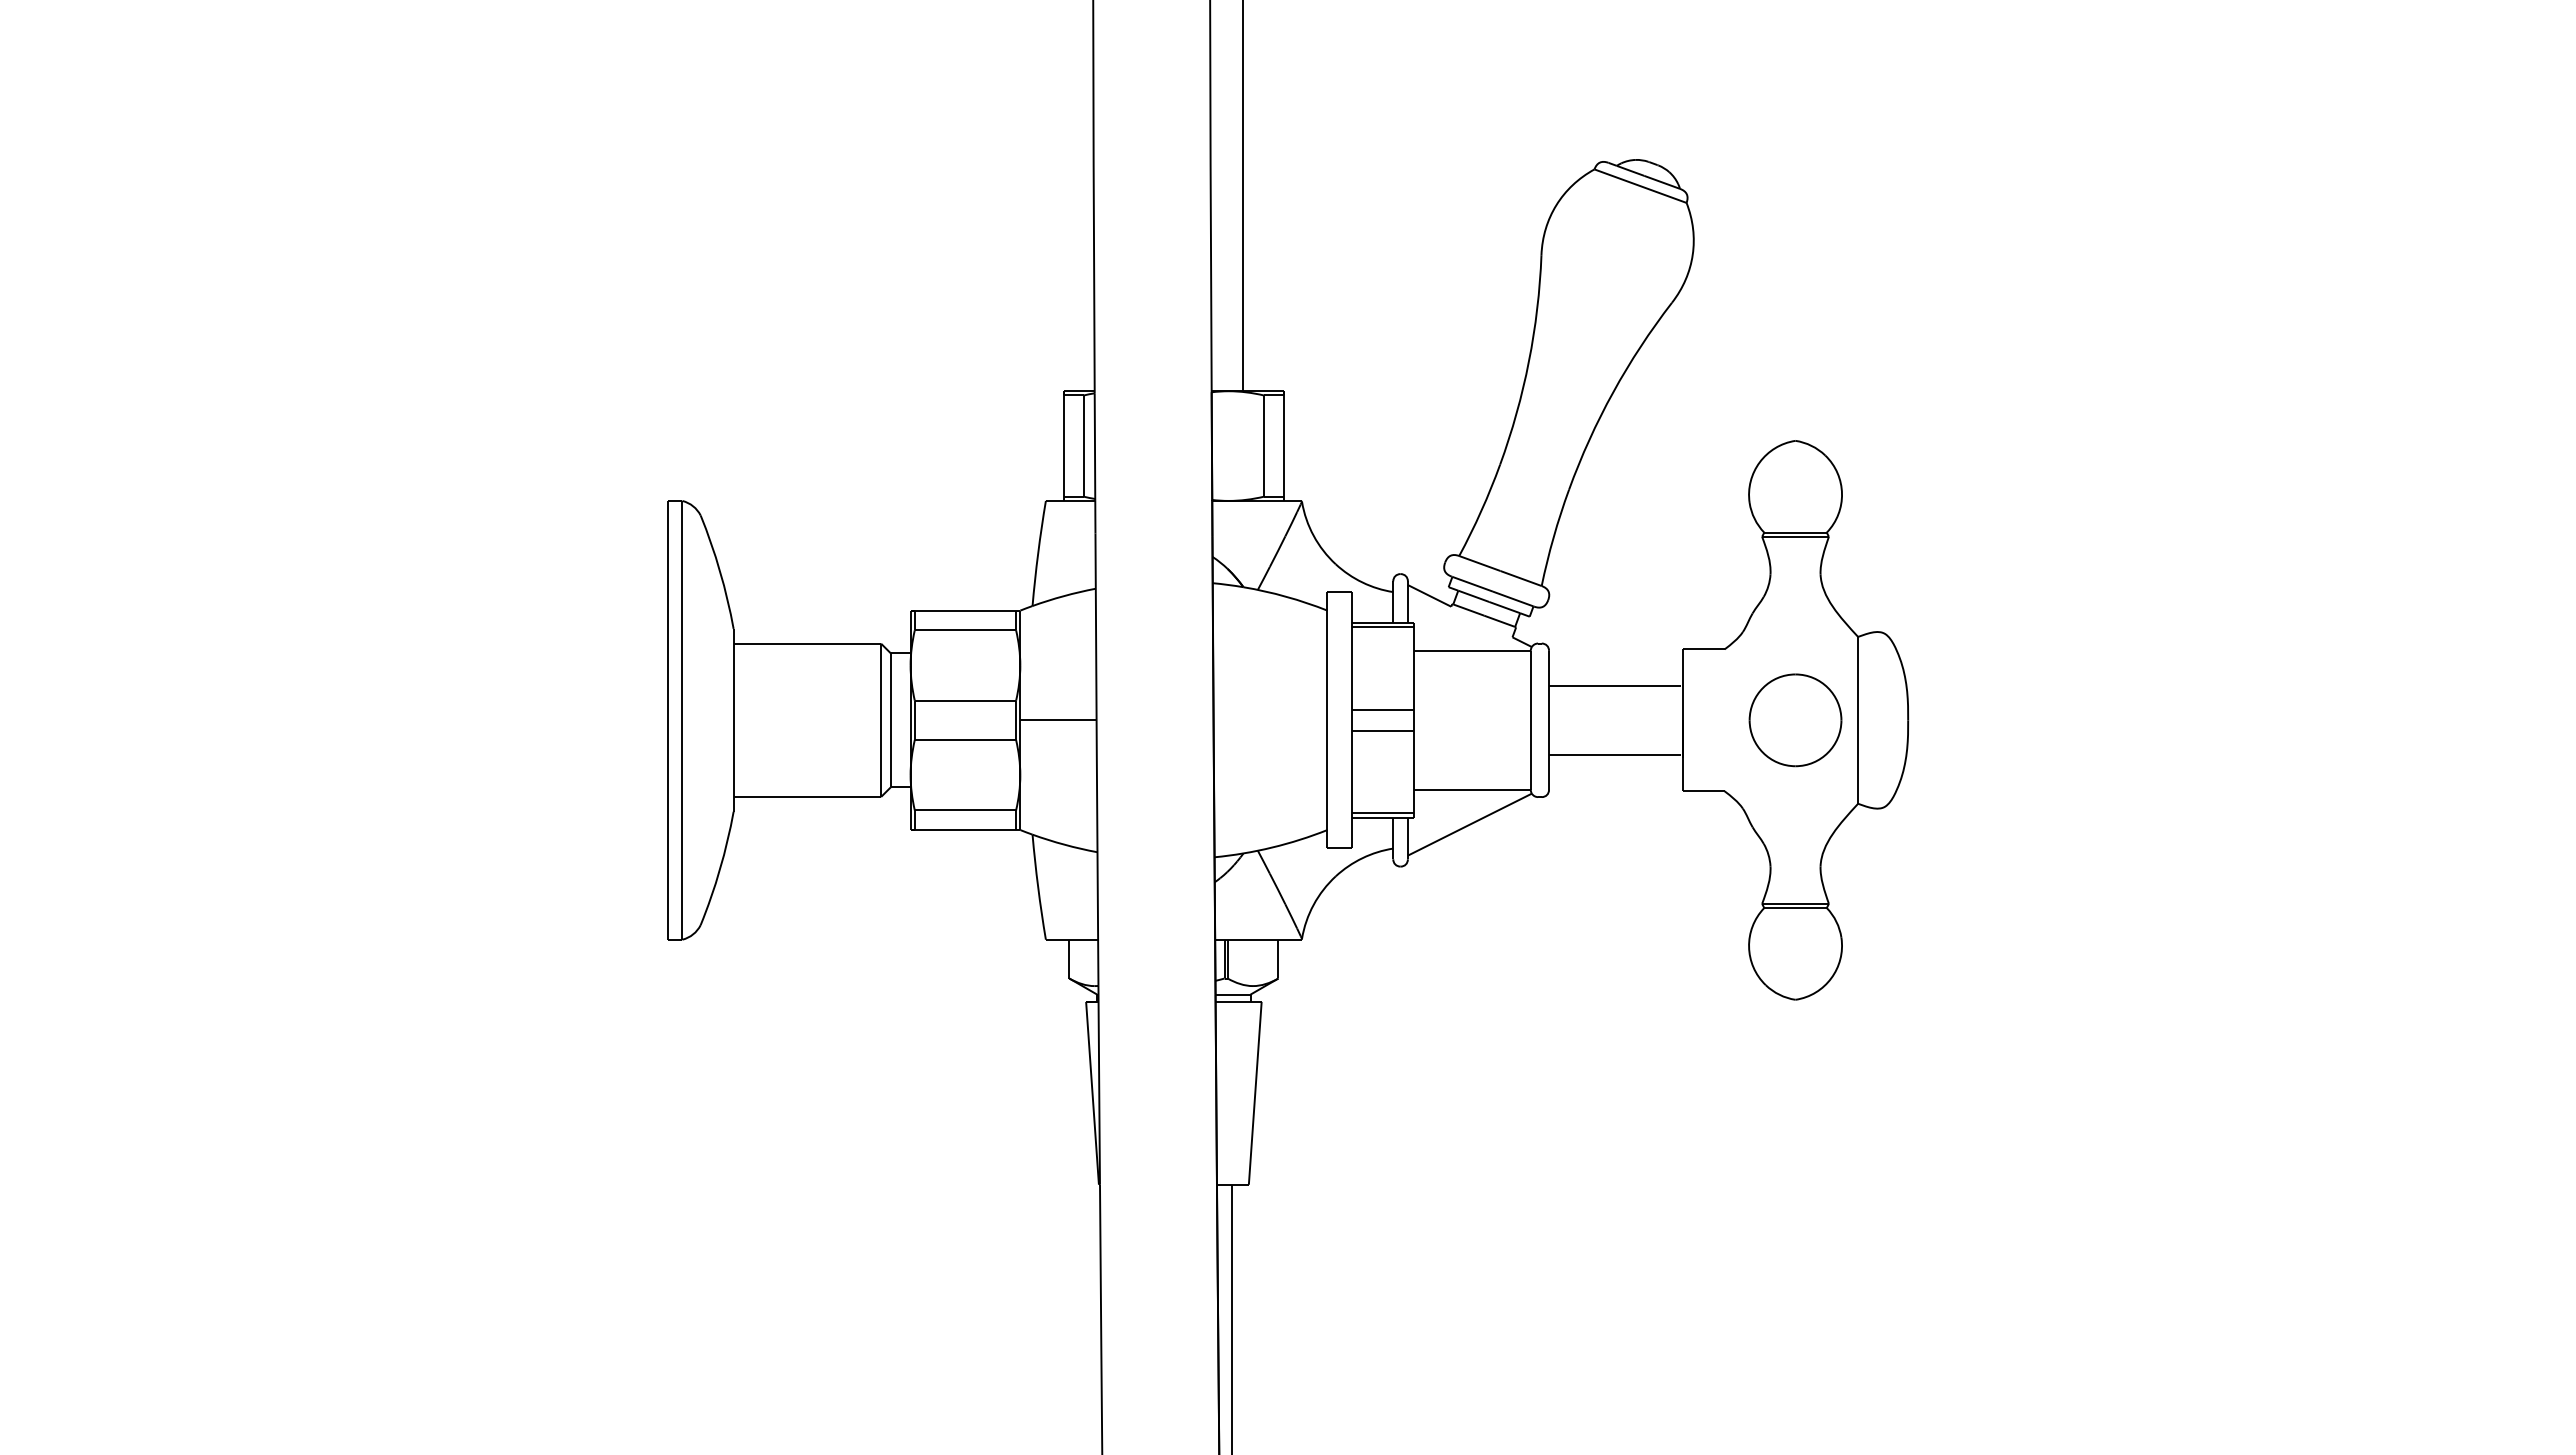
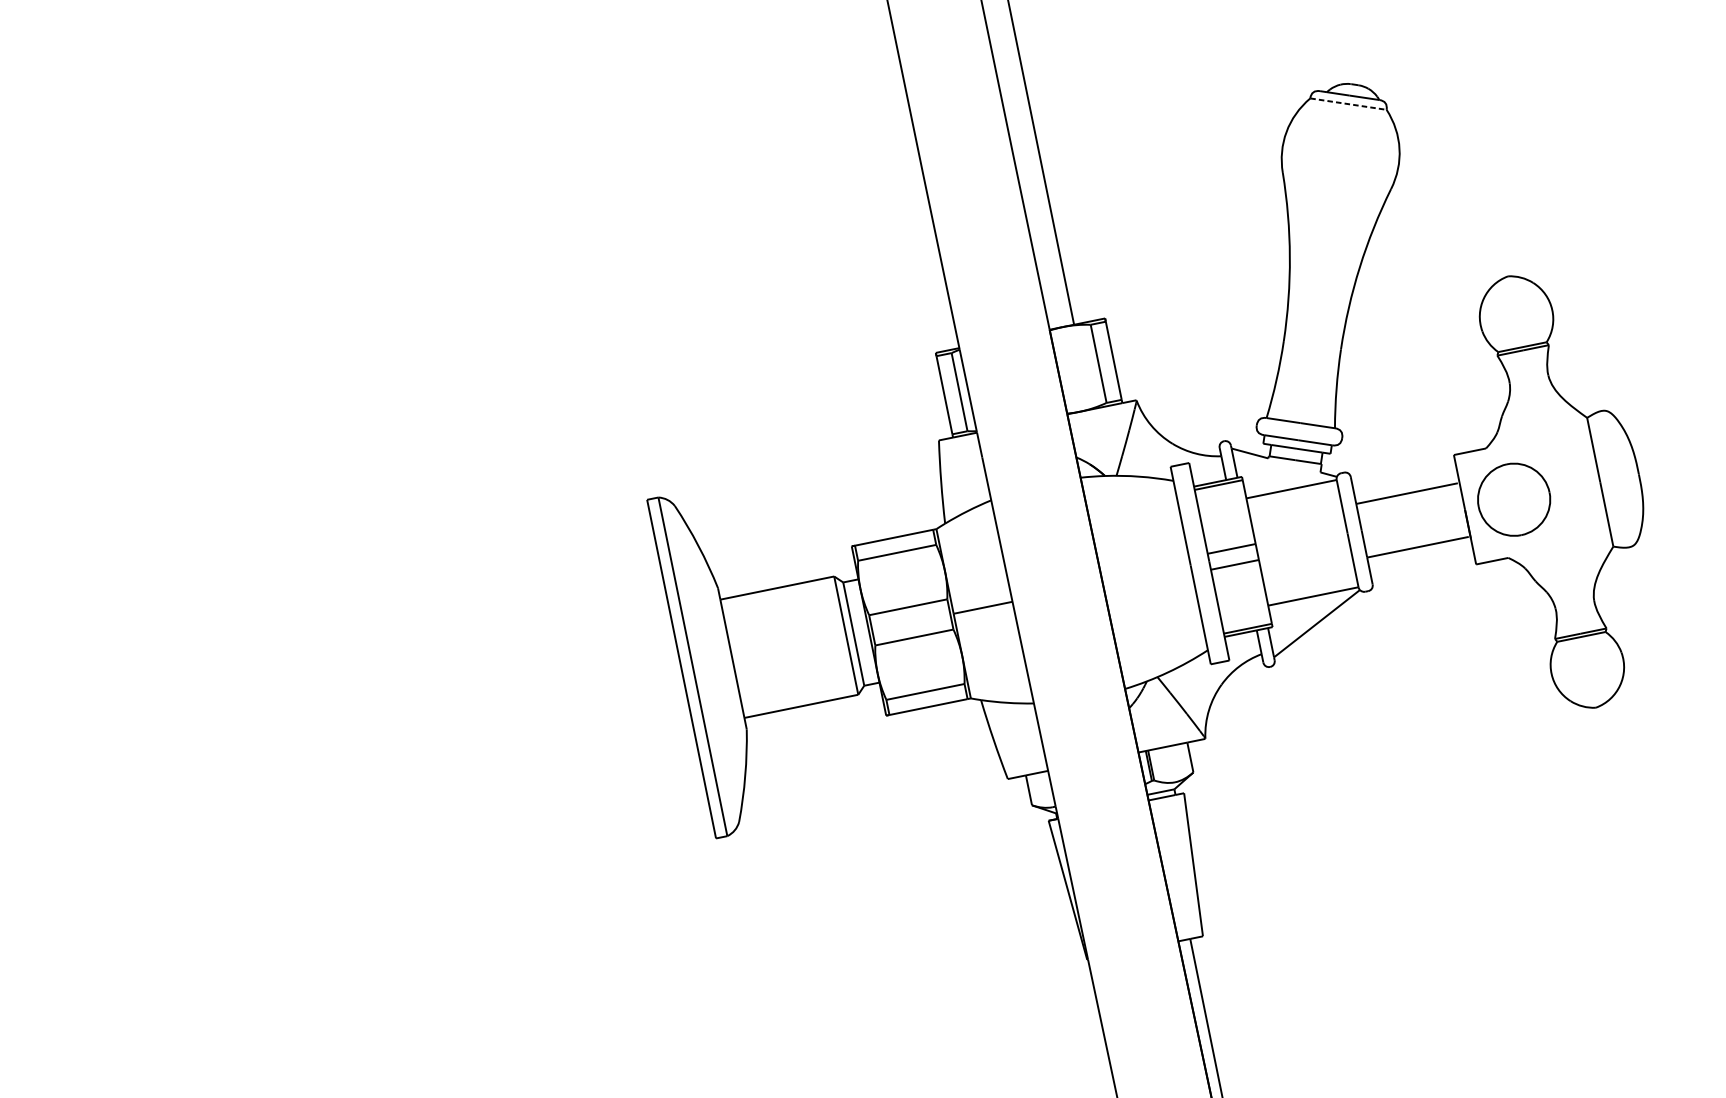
line: (1641, 186) -> (1349, 104), solid -> dashed
part: (1795, 720) -> (1514, 499), moved

